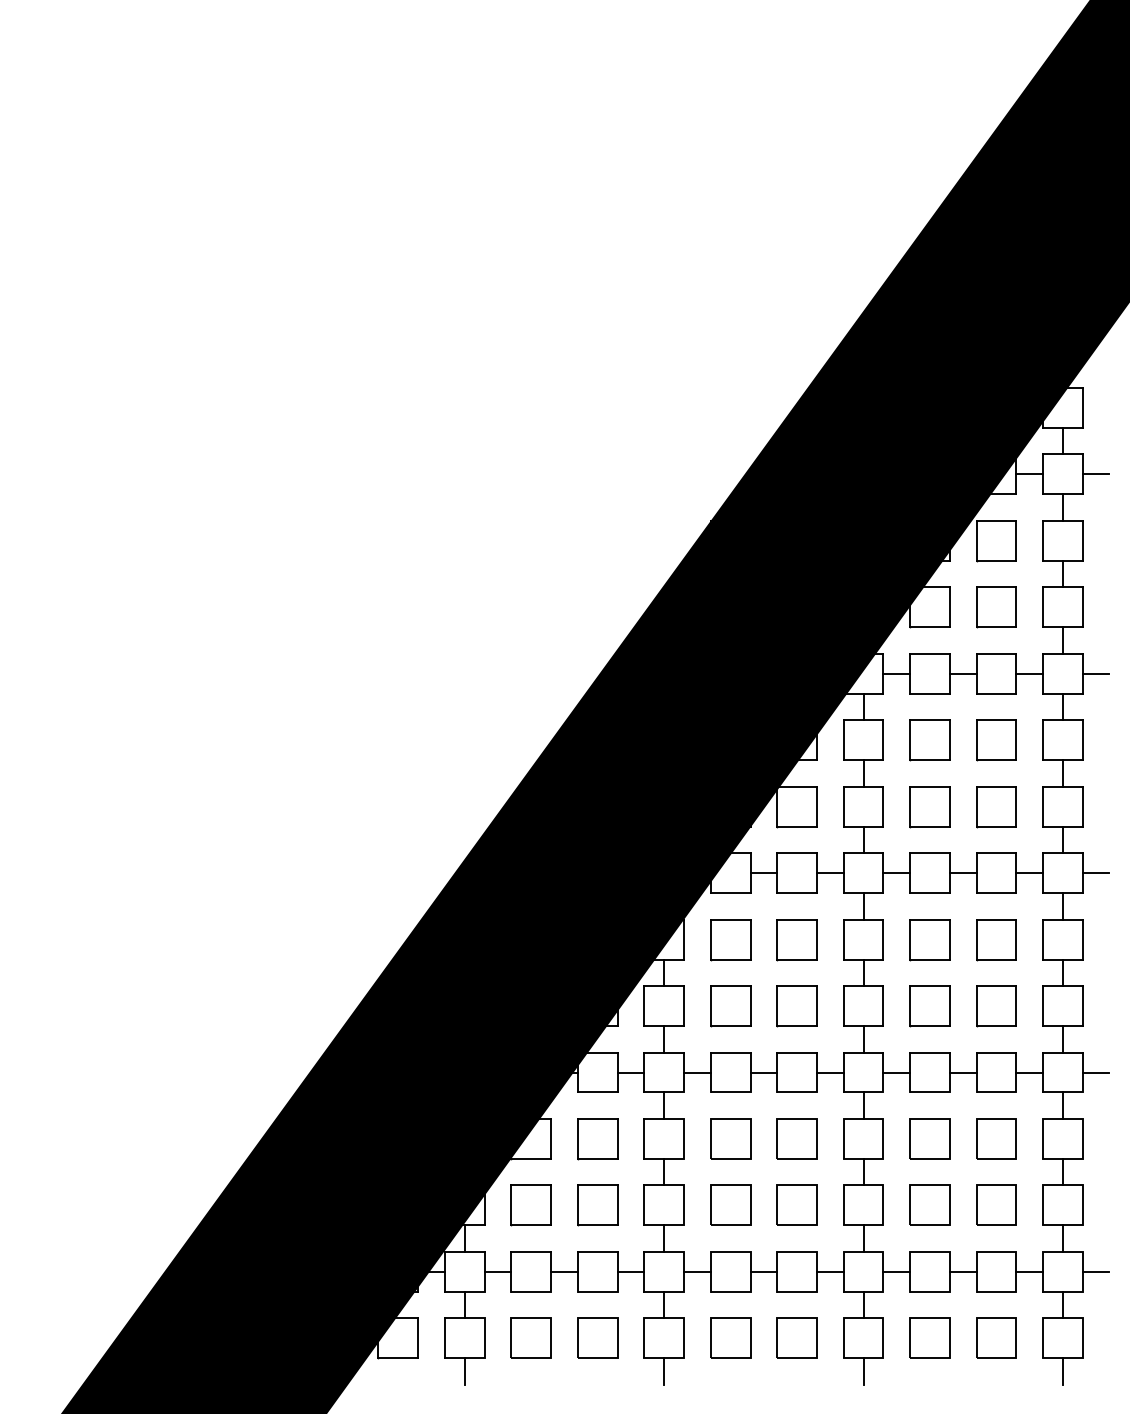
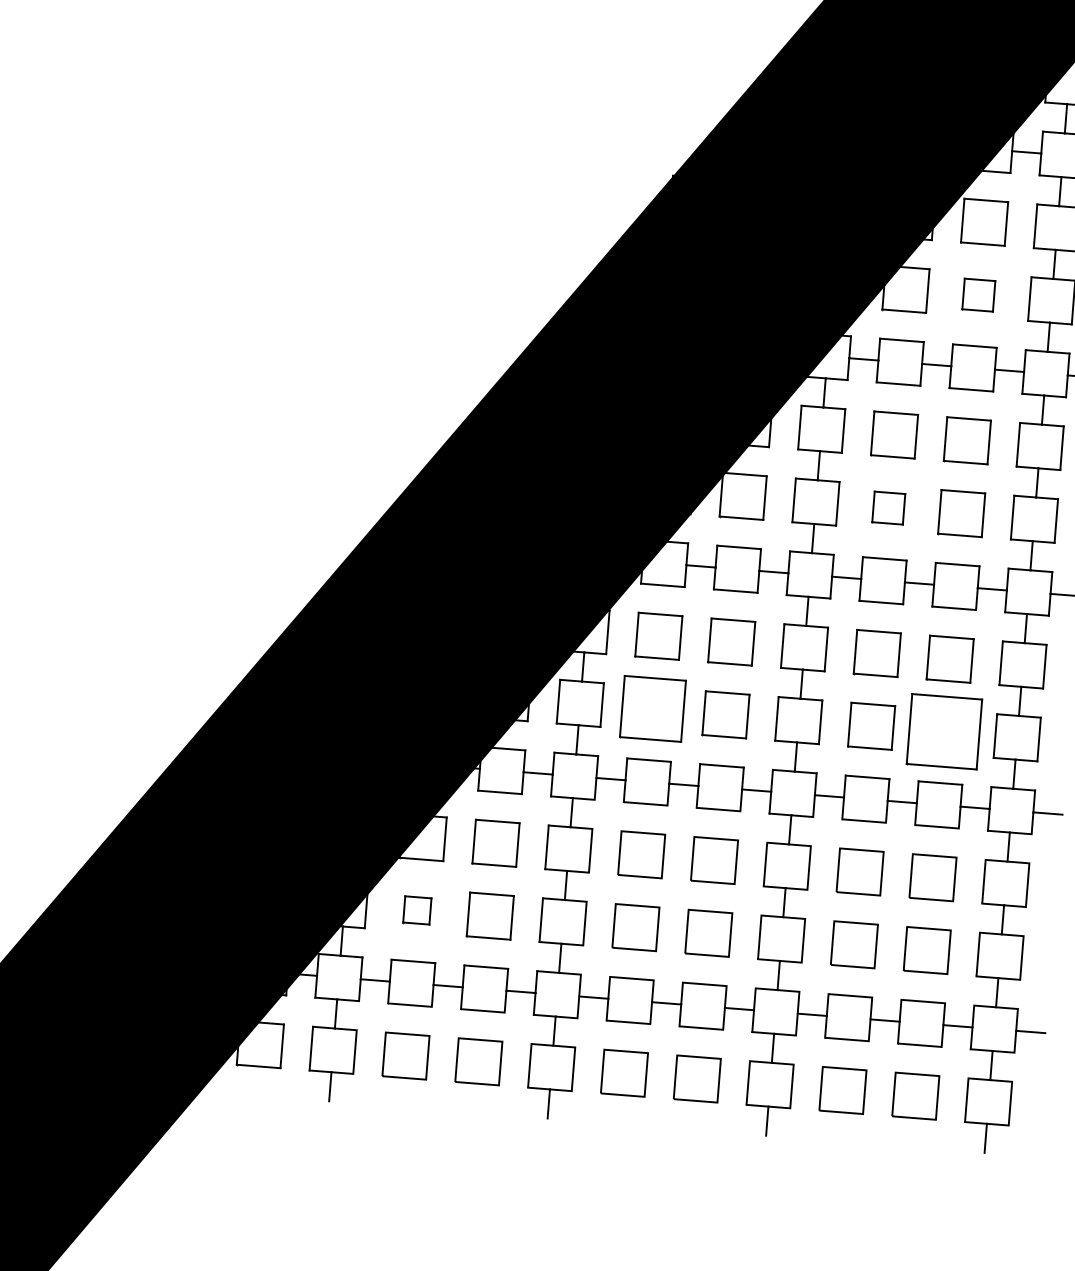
part: (996, 607) -> (978, 295), size x0.7
part: (929, 807) -> (888, 508), size x0.7
part: (730, 1006) -> (652, 709), size x1.4
part: (996, 1006) -> (944, 732), size x1.6
part: (530, 1205) -> (416, 910), size x0.6

